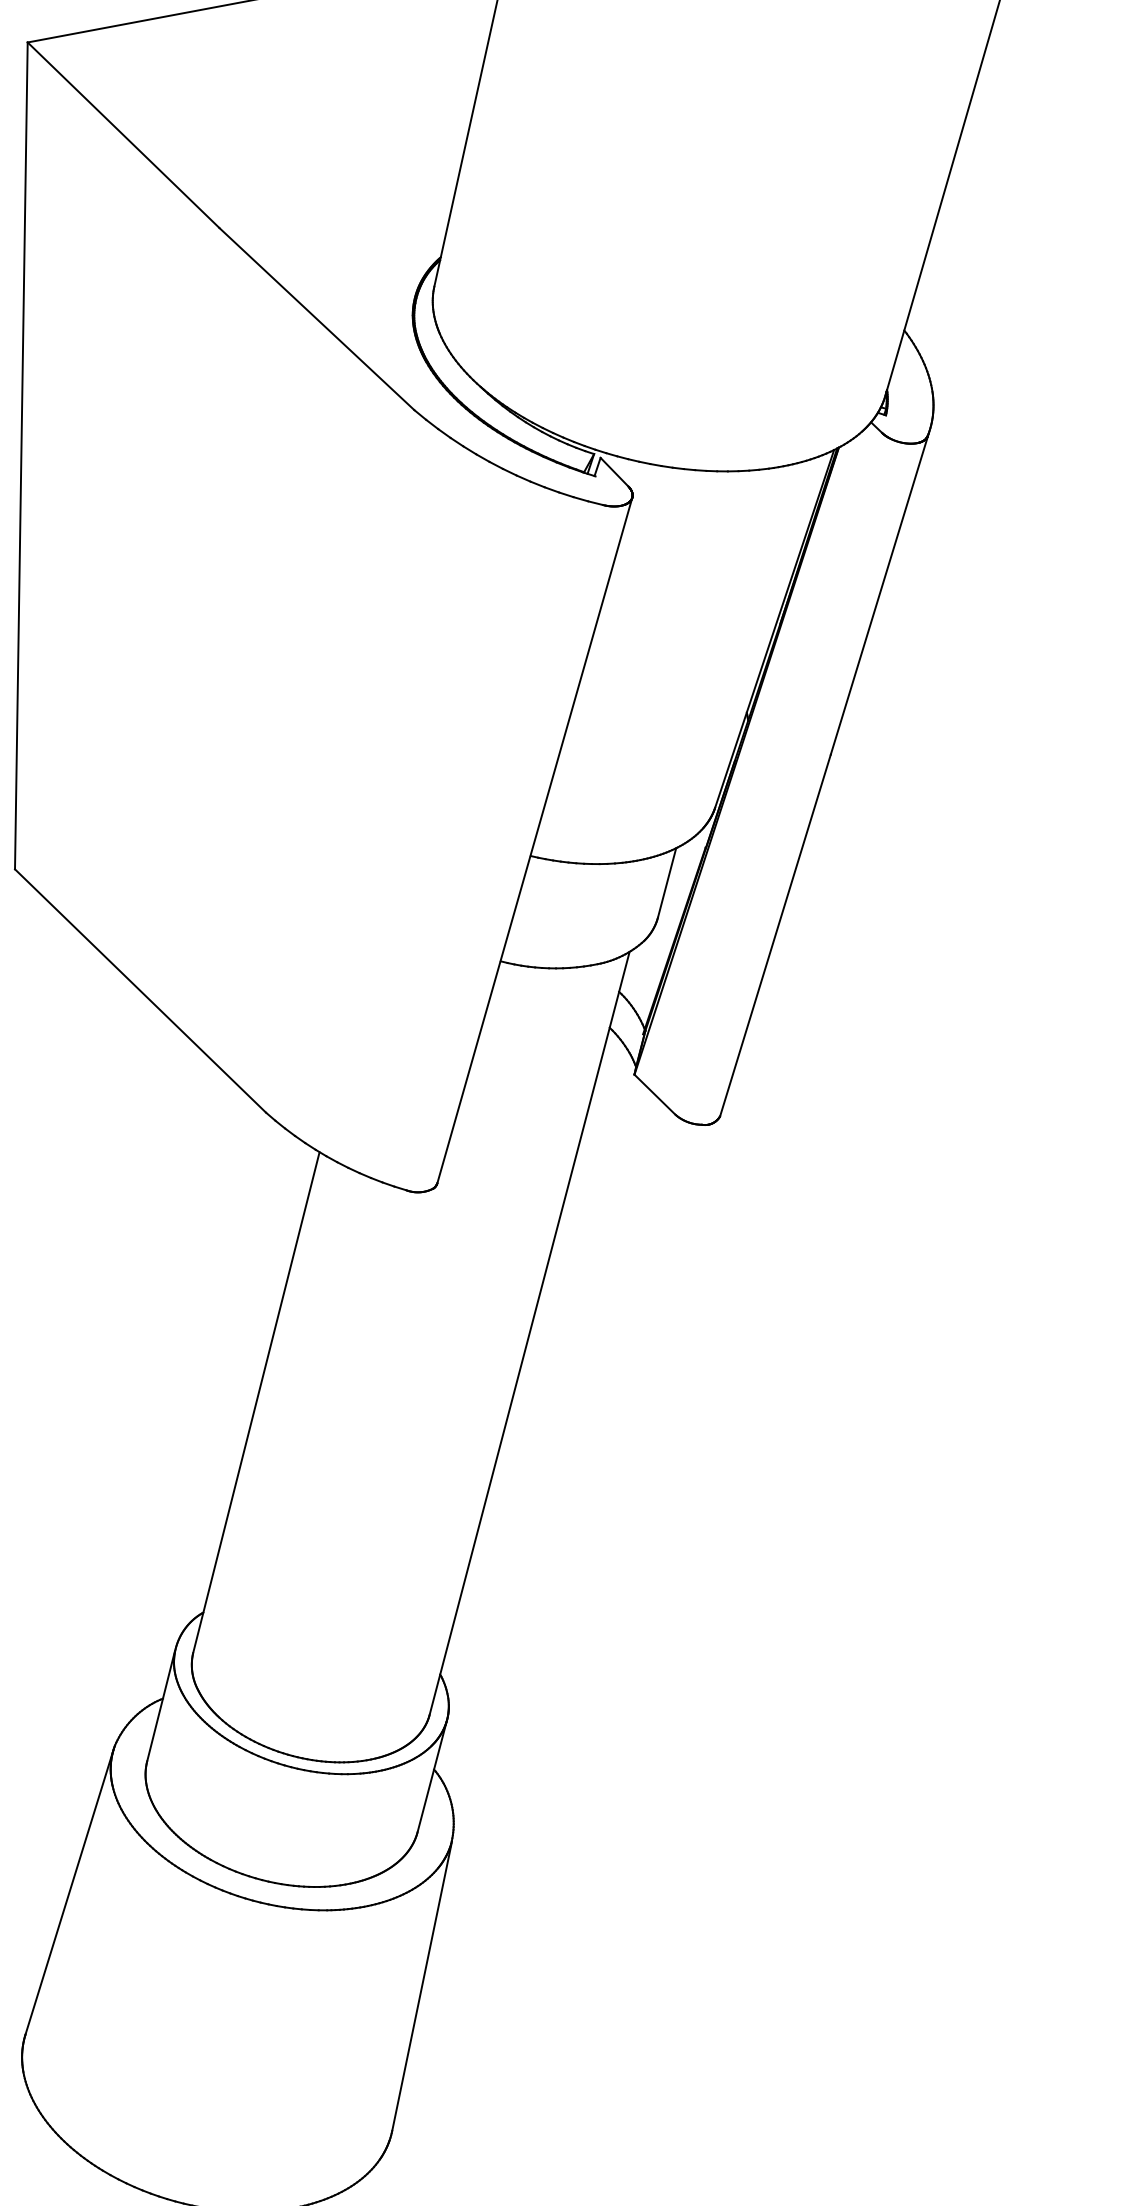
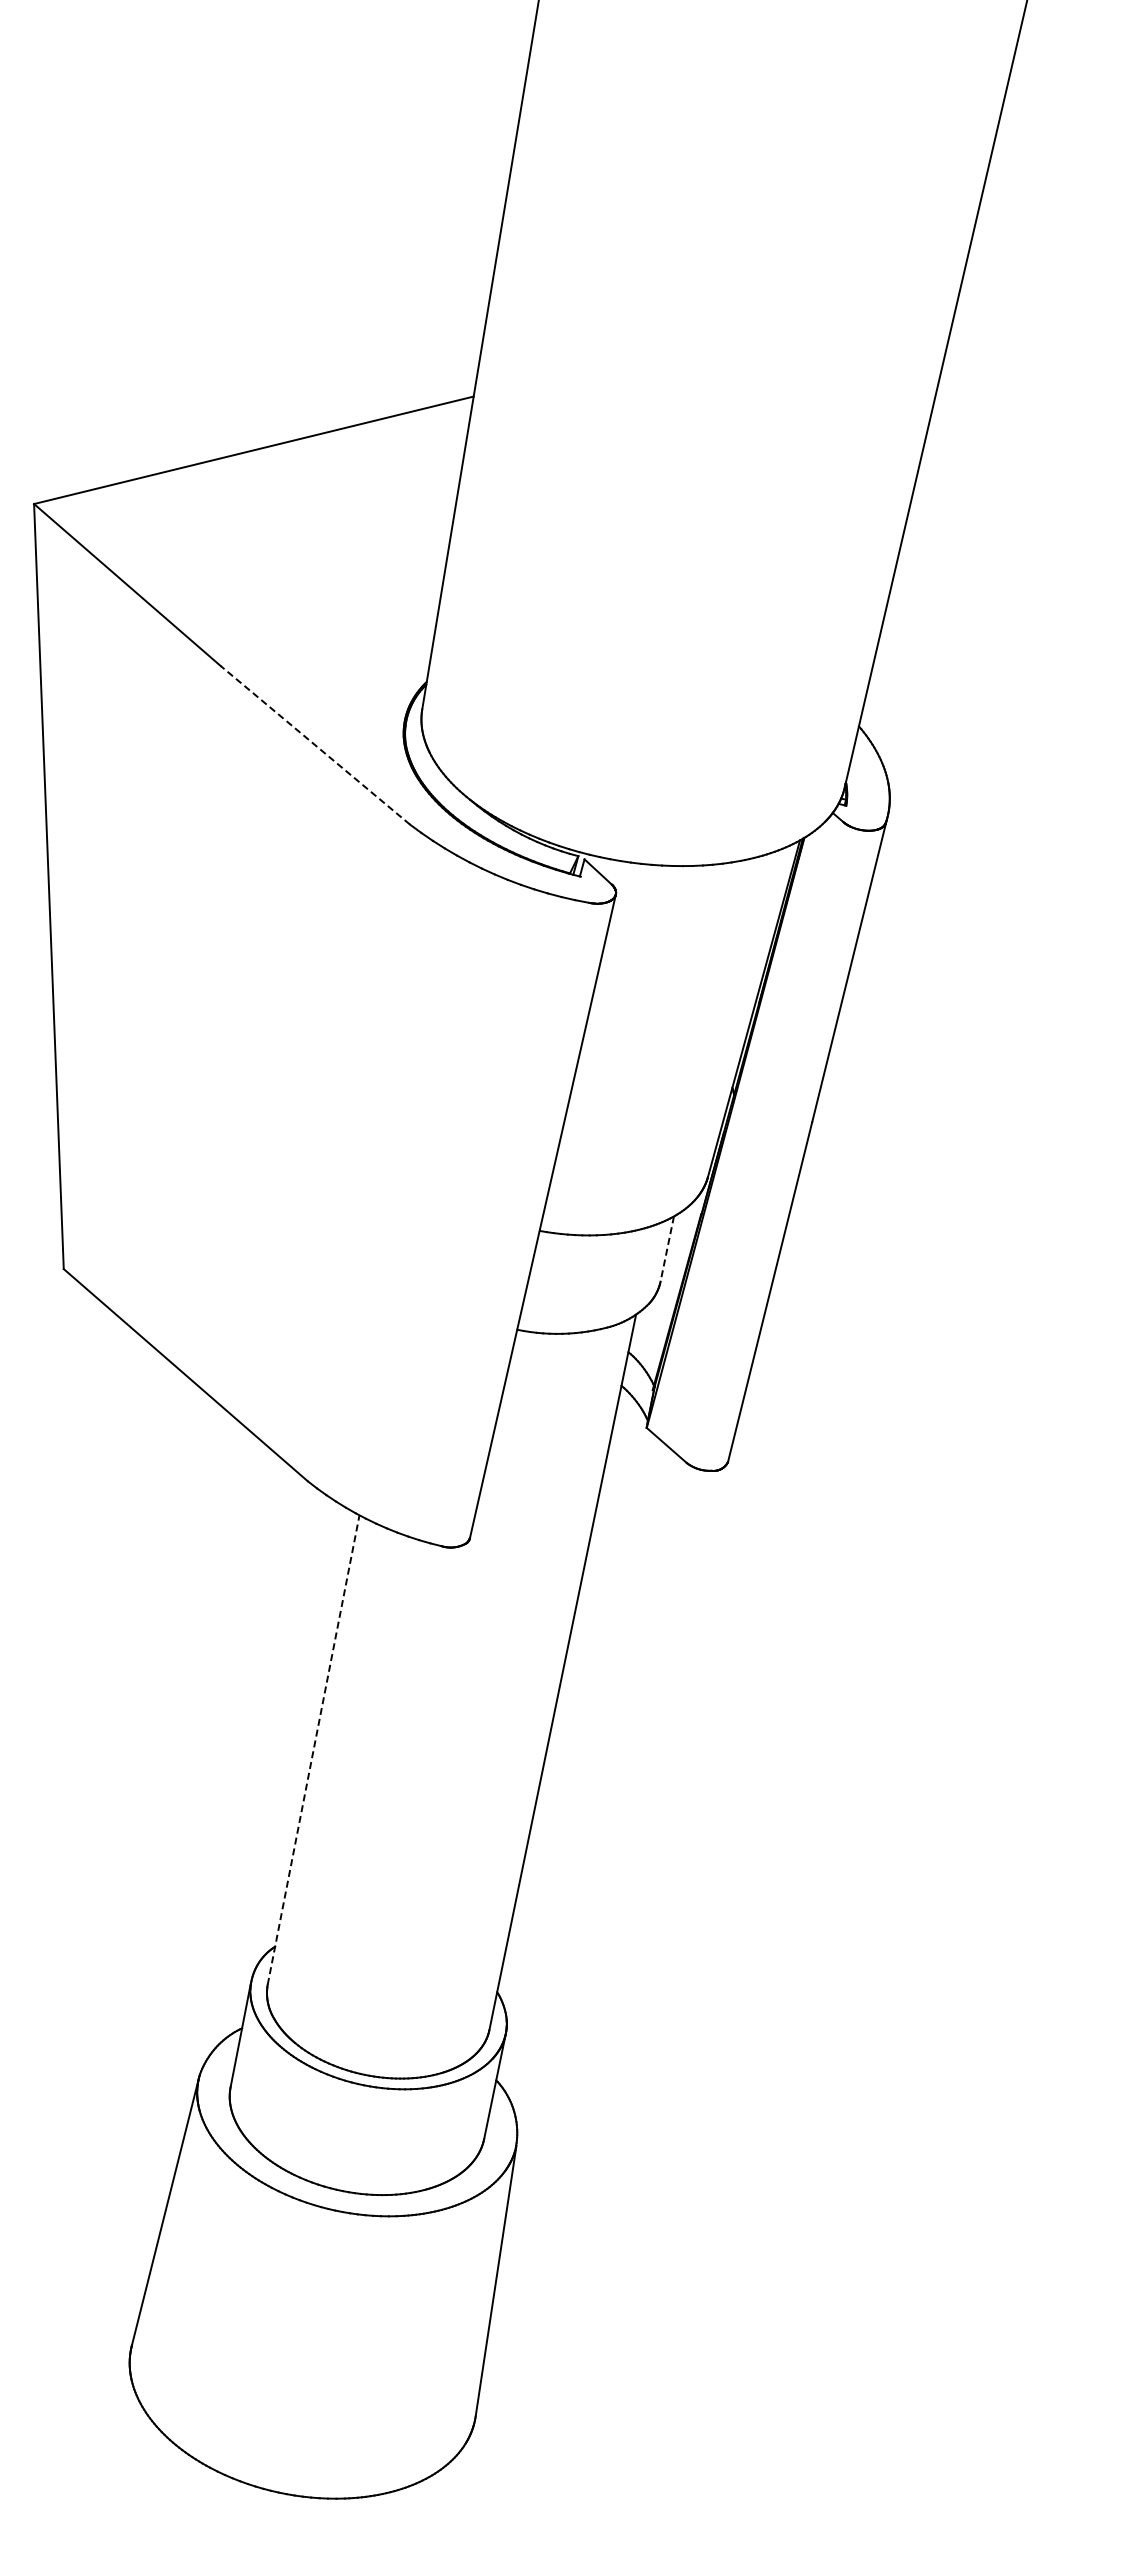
line: (317, 319) -> (315, 745), solid -> dashed
line: (667, 883) -> (667, 1249), solid -> dashed
line: (256, 1402) -> (313, 1749), solid -> dashed

